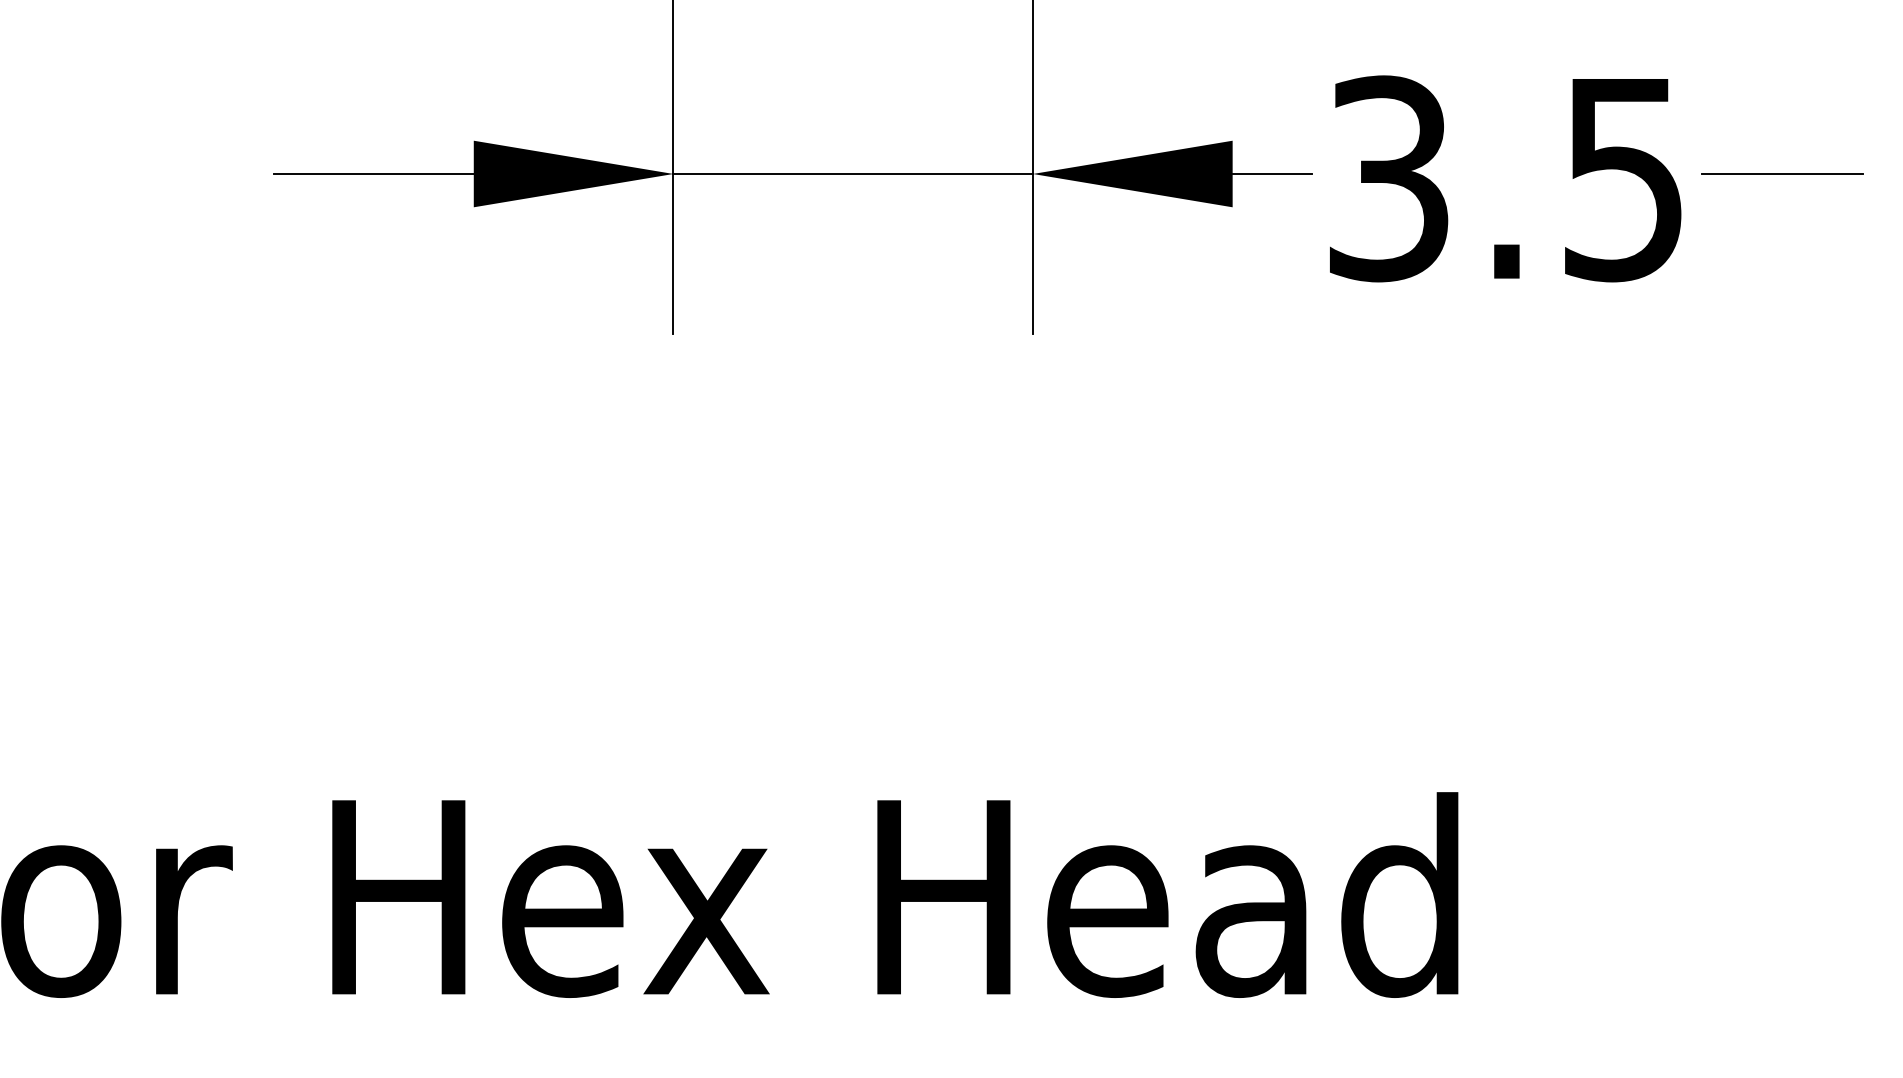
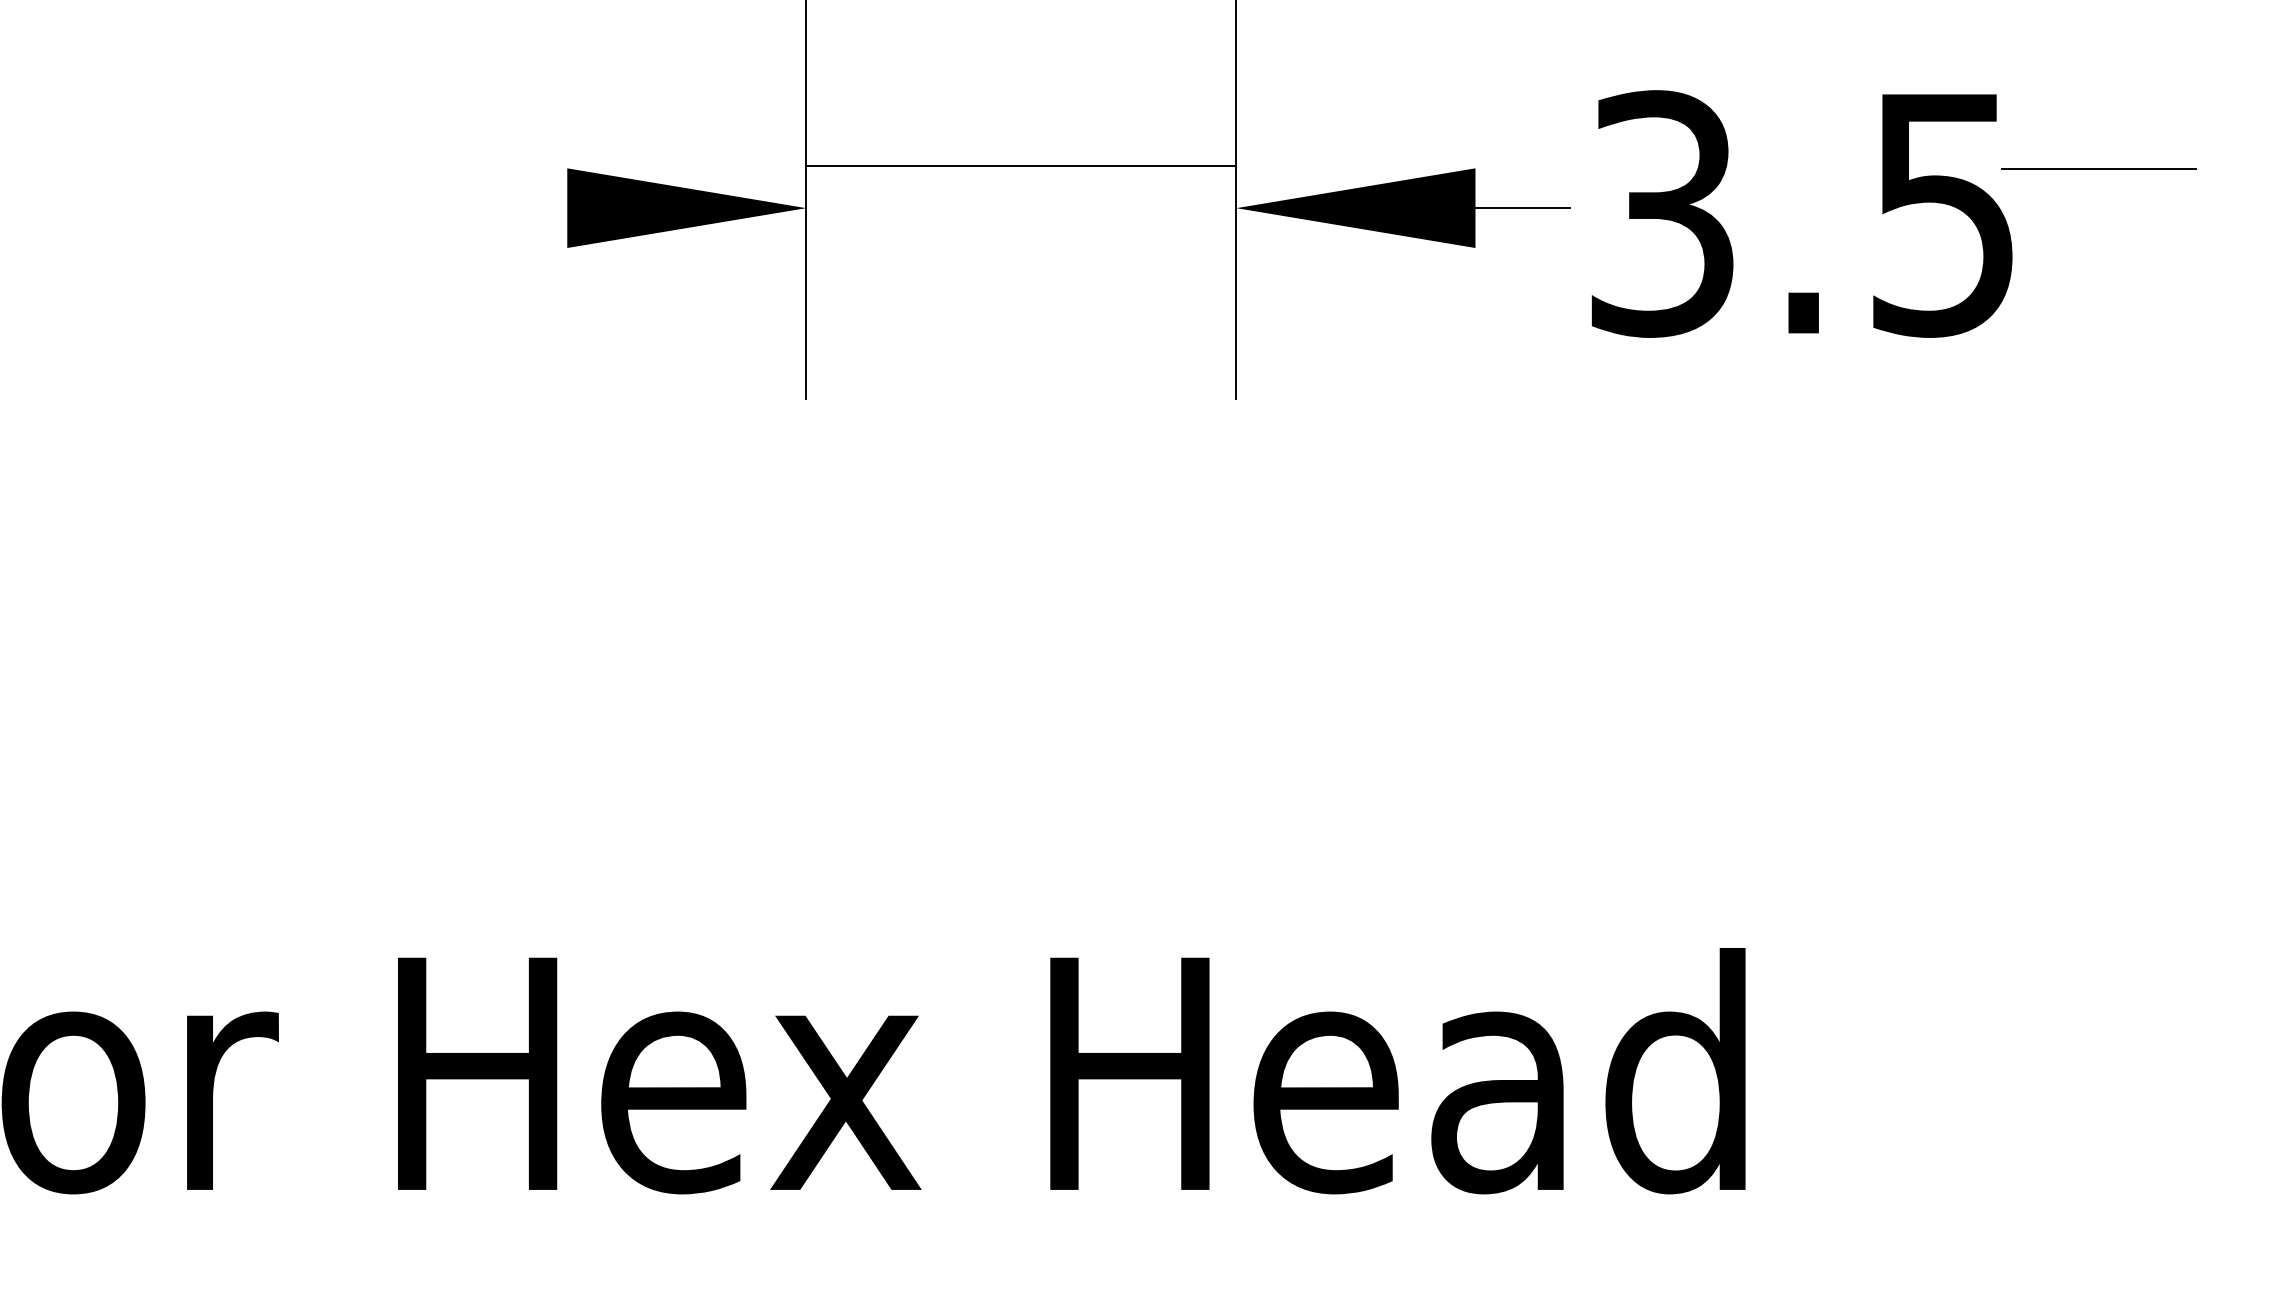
line: (1782, 173) -> (2098, 168), moved
line: (373, 174) -> (447, 208), removed
line: (852, 174) -> (1020, 166), moved

